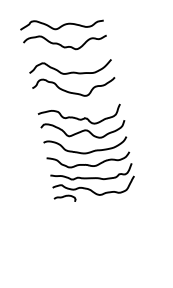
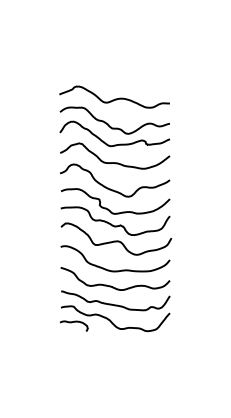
curve: (68, 59) -> (114, 144), added
curve: (73, 107) -> (108, 208), added

